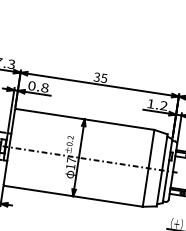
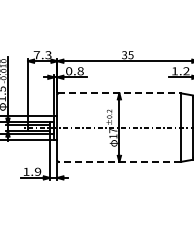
line: (84, 119) -> (119, 93), solid -> dashed
line: (73, 195) -> (119, 161), solid -> dashed

